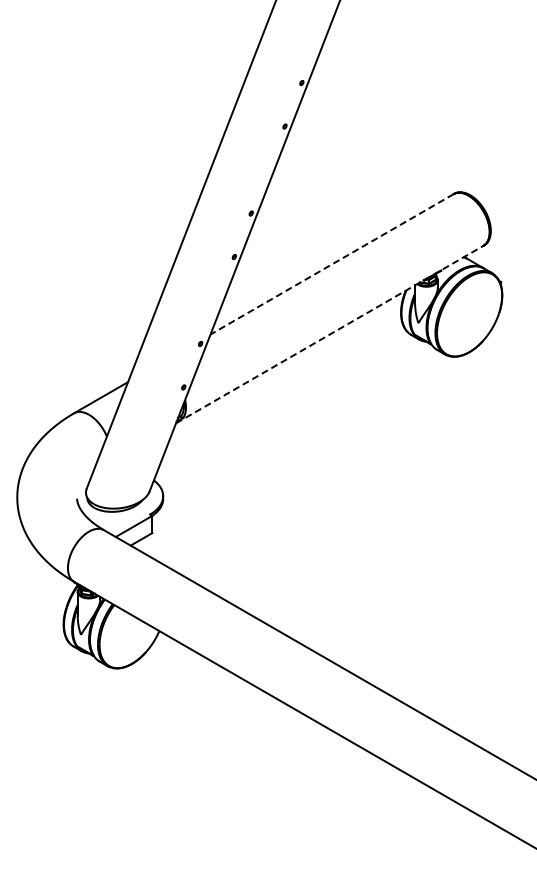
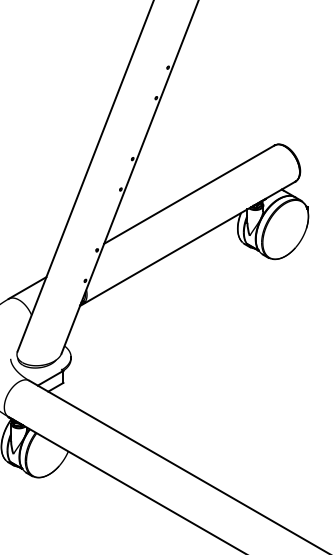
line: (331, 264) -> (188, 194), dashed -> solid
line: (329, 334) -> (187, 243), dashed -> solid

